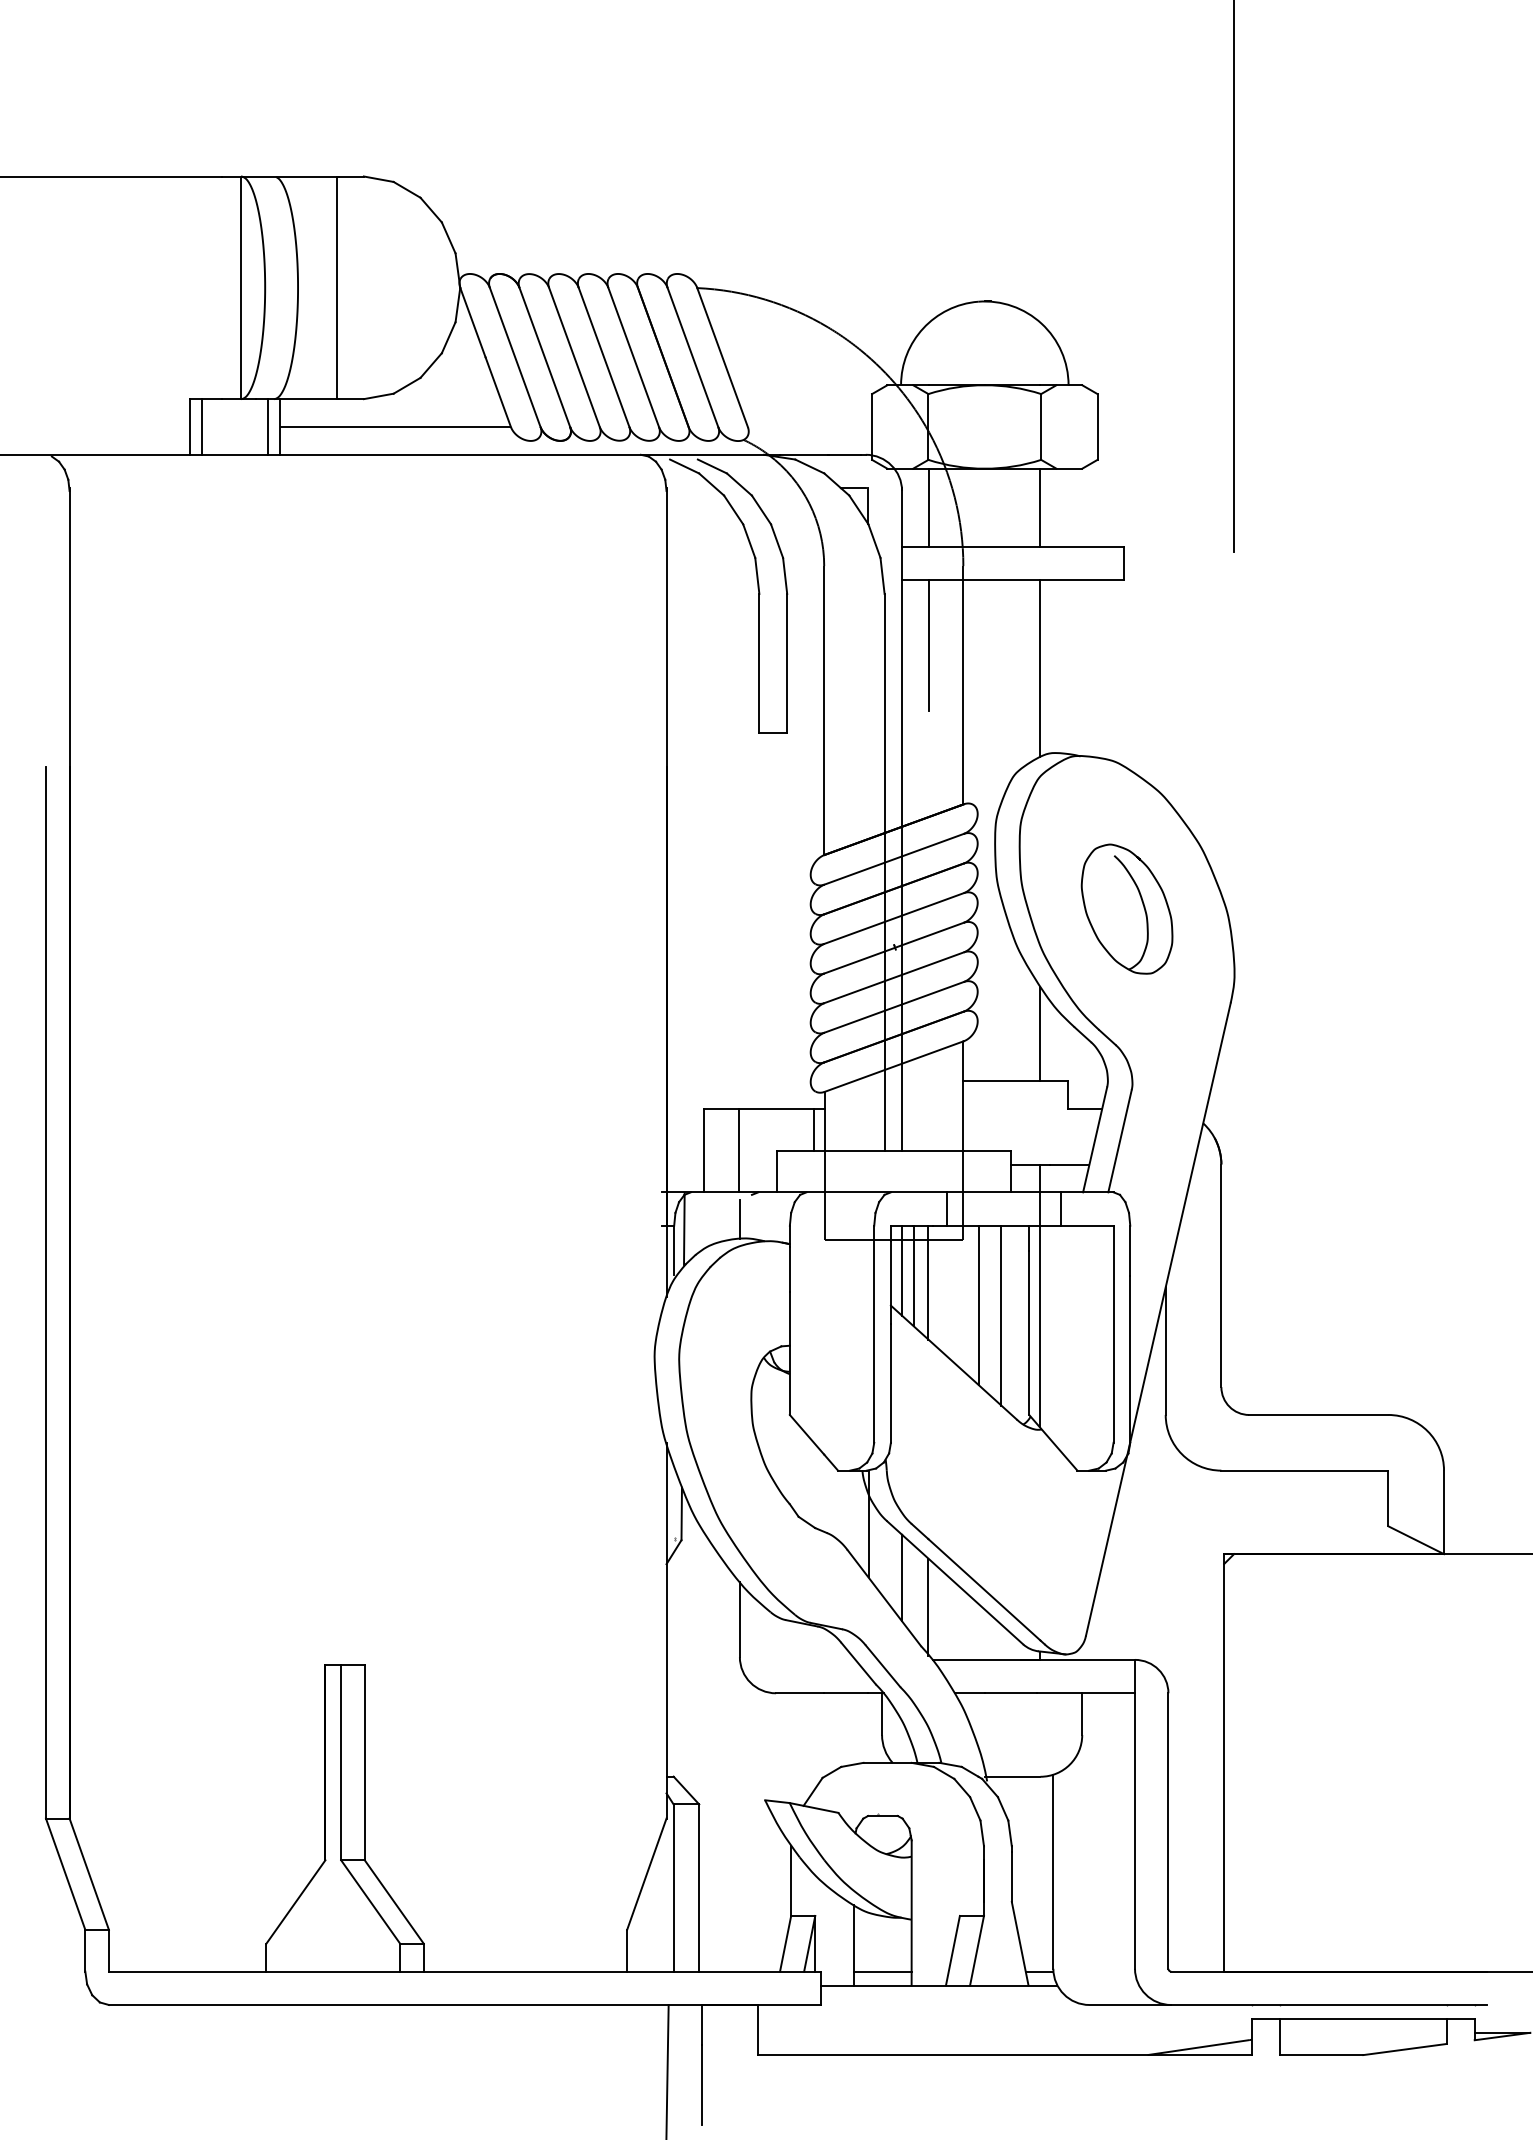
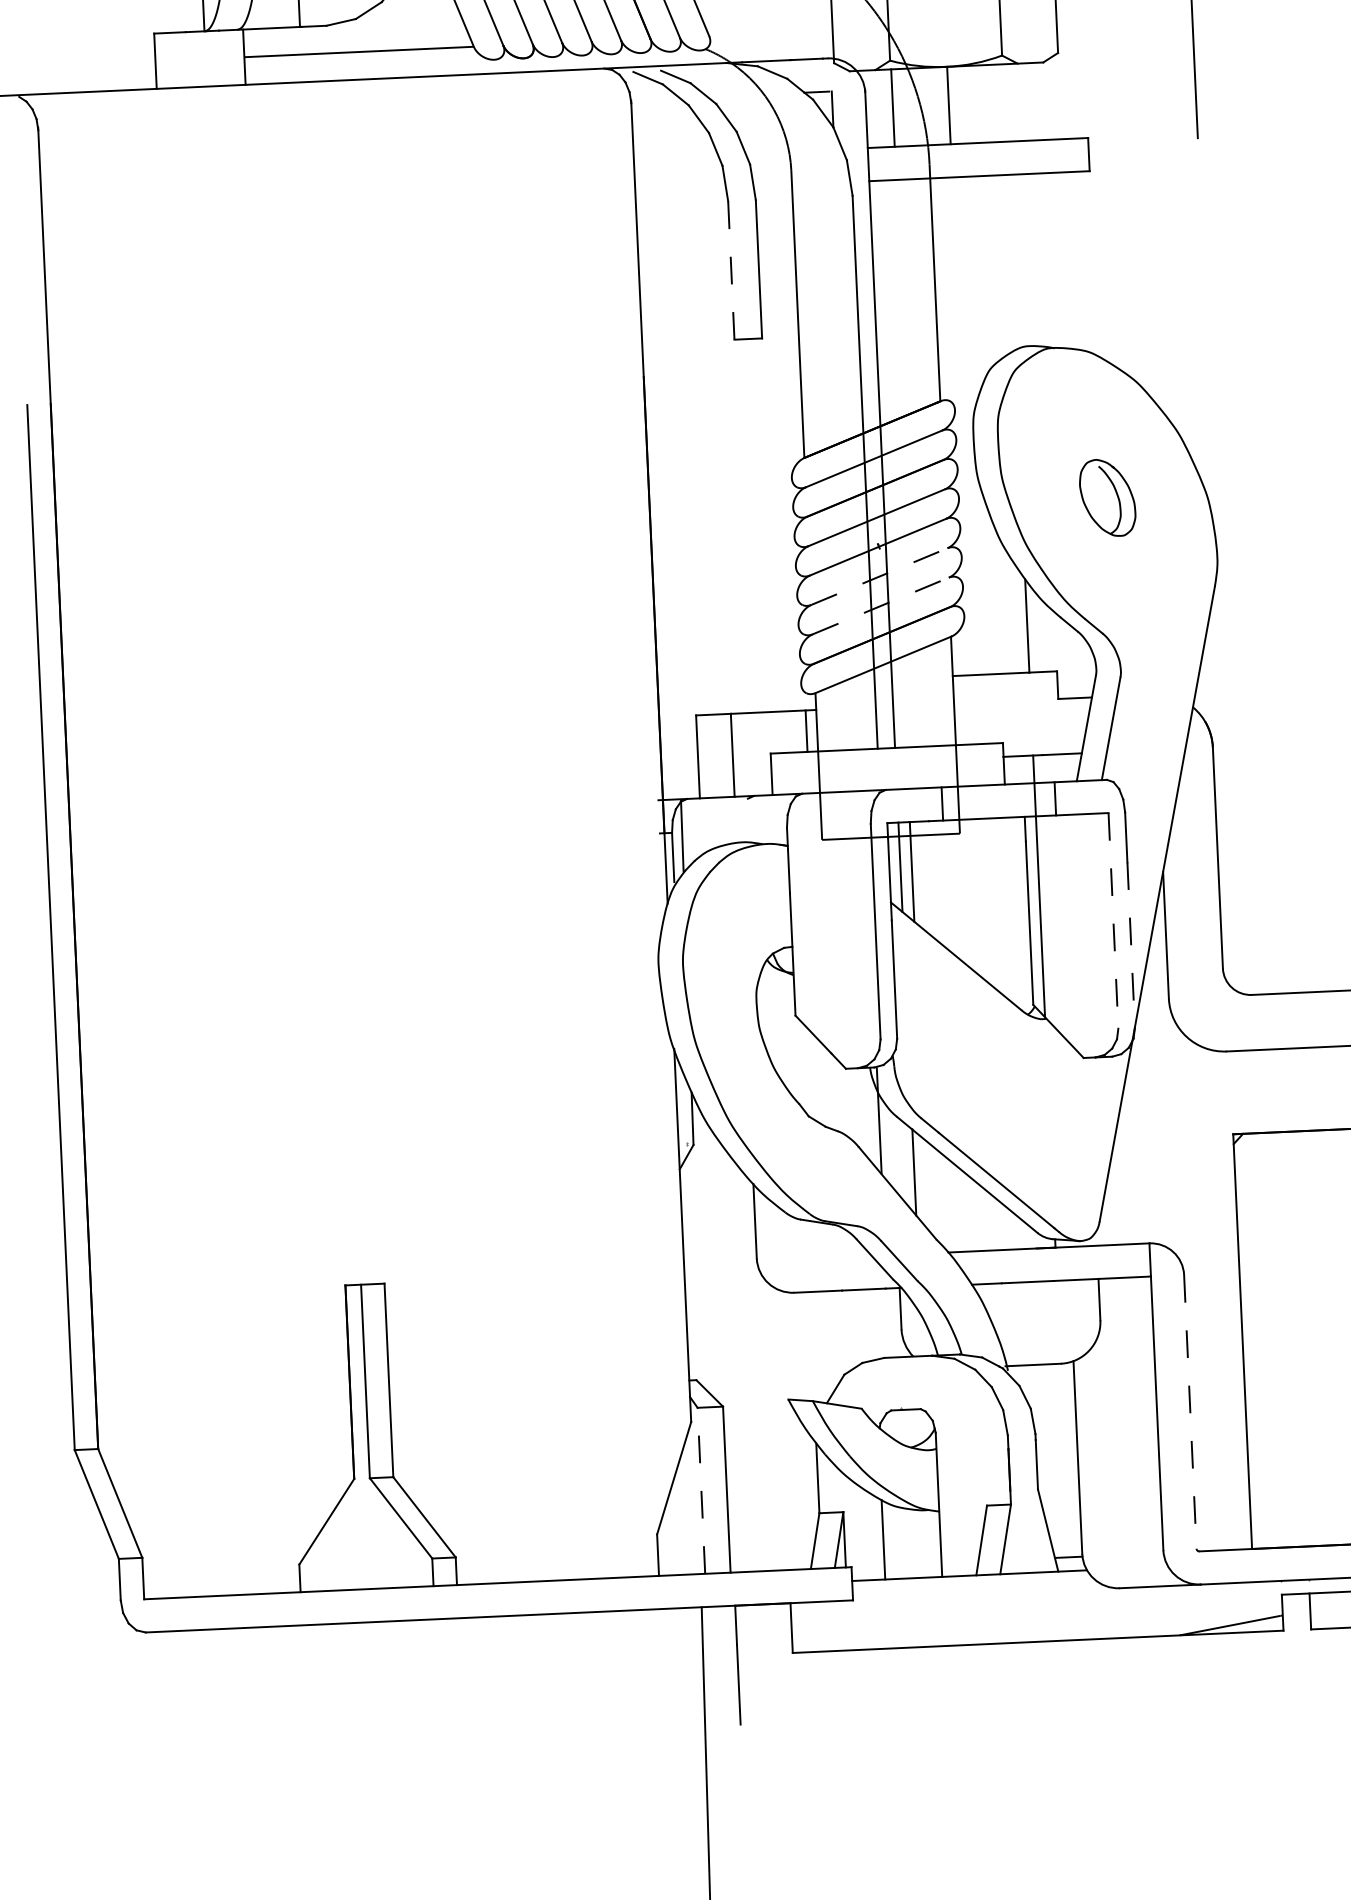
line: (201, 426) -> (166, 60), removed
line: (268, 426) -> (233, 57), removed
line: (1040, 507) -> (948, 105), moved
line: (929, 645) -> (899, 244), removed
line: (759, 663) -> (731, 270), solid -> dashed
line: (1040, 668) -> (1010, 262), removed
part: (1126, 908) -> (1107, 497), size x0.6
line: (894, 977) -> (879, 576), solid -> dashed
line: (894, 1007) -> (881, 606), solid -> dashed
line: (739, 1218) -> (736, 822), removed
line: (928, 1282) -> (927, 877), removed
line: (979, 1305) -> (978, 898), removed
line: (1001, 1315) -> (1001, 907), removed
line: (1113, 1334) -> (1113, 921), solid -> dashed
line: (1130, 1359) -> (1131, 945), solid -> dashed
line: (928, 1606) -> (941, 1199), removed
line: (1168, 1831) -> (1190, 1412), solid -> dashed
line: (673, 1888) -> (701, 1491), solid -> dashed
line: (882, 1971) -> (912, 1564), removed

